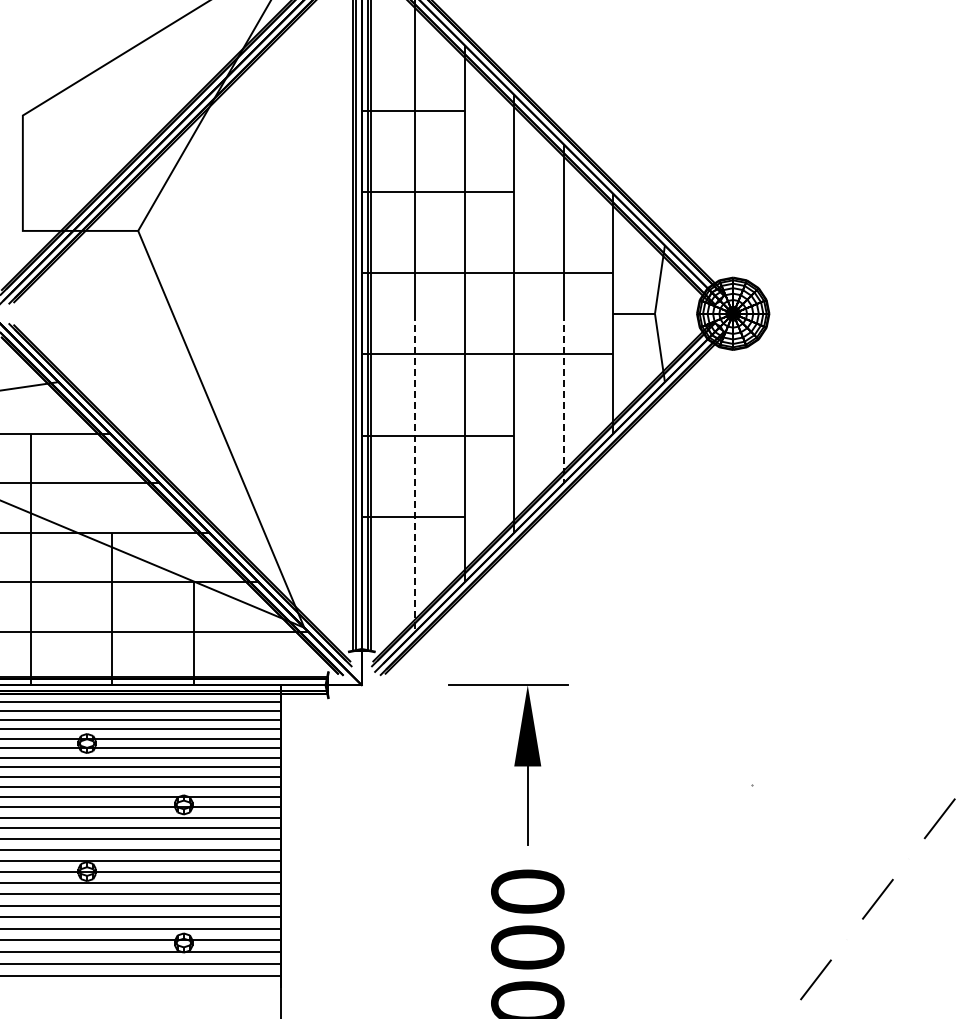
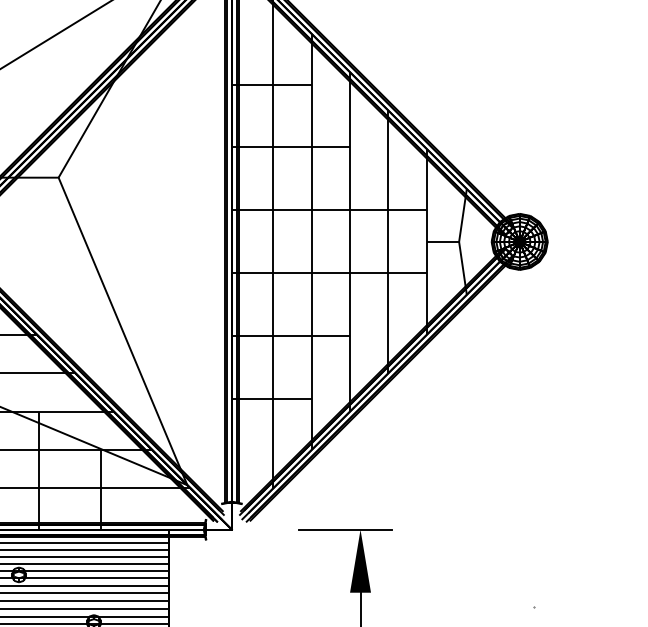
line: (563, 398) -> (388, 307), dashed -> solid
line: (415, 472) -> (273, 364), dashed -> solid

